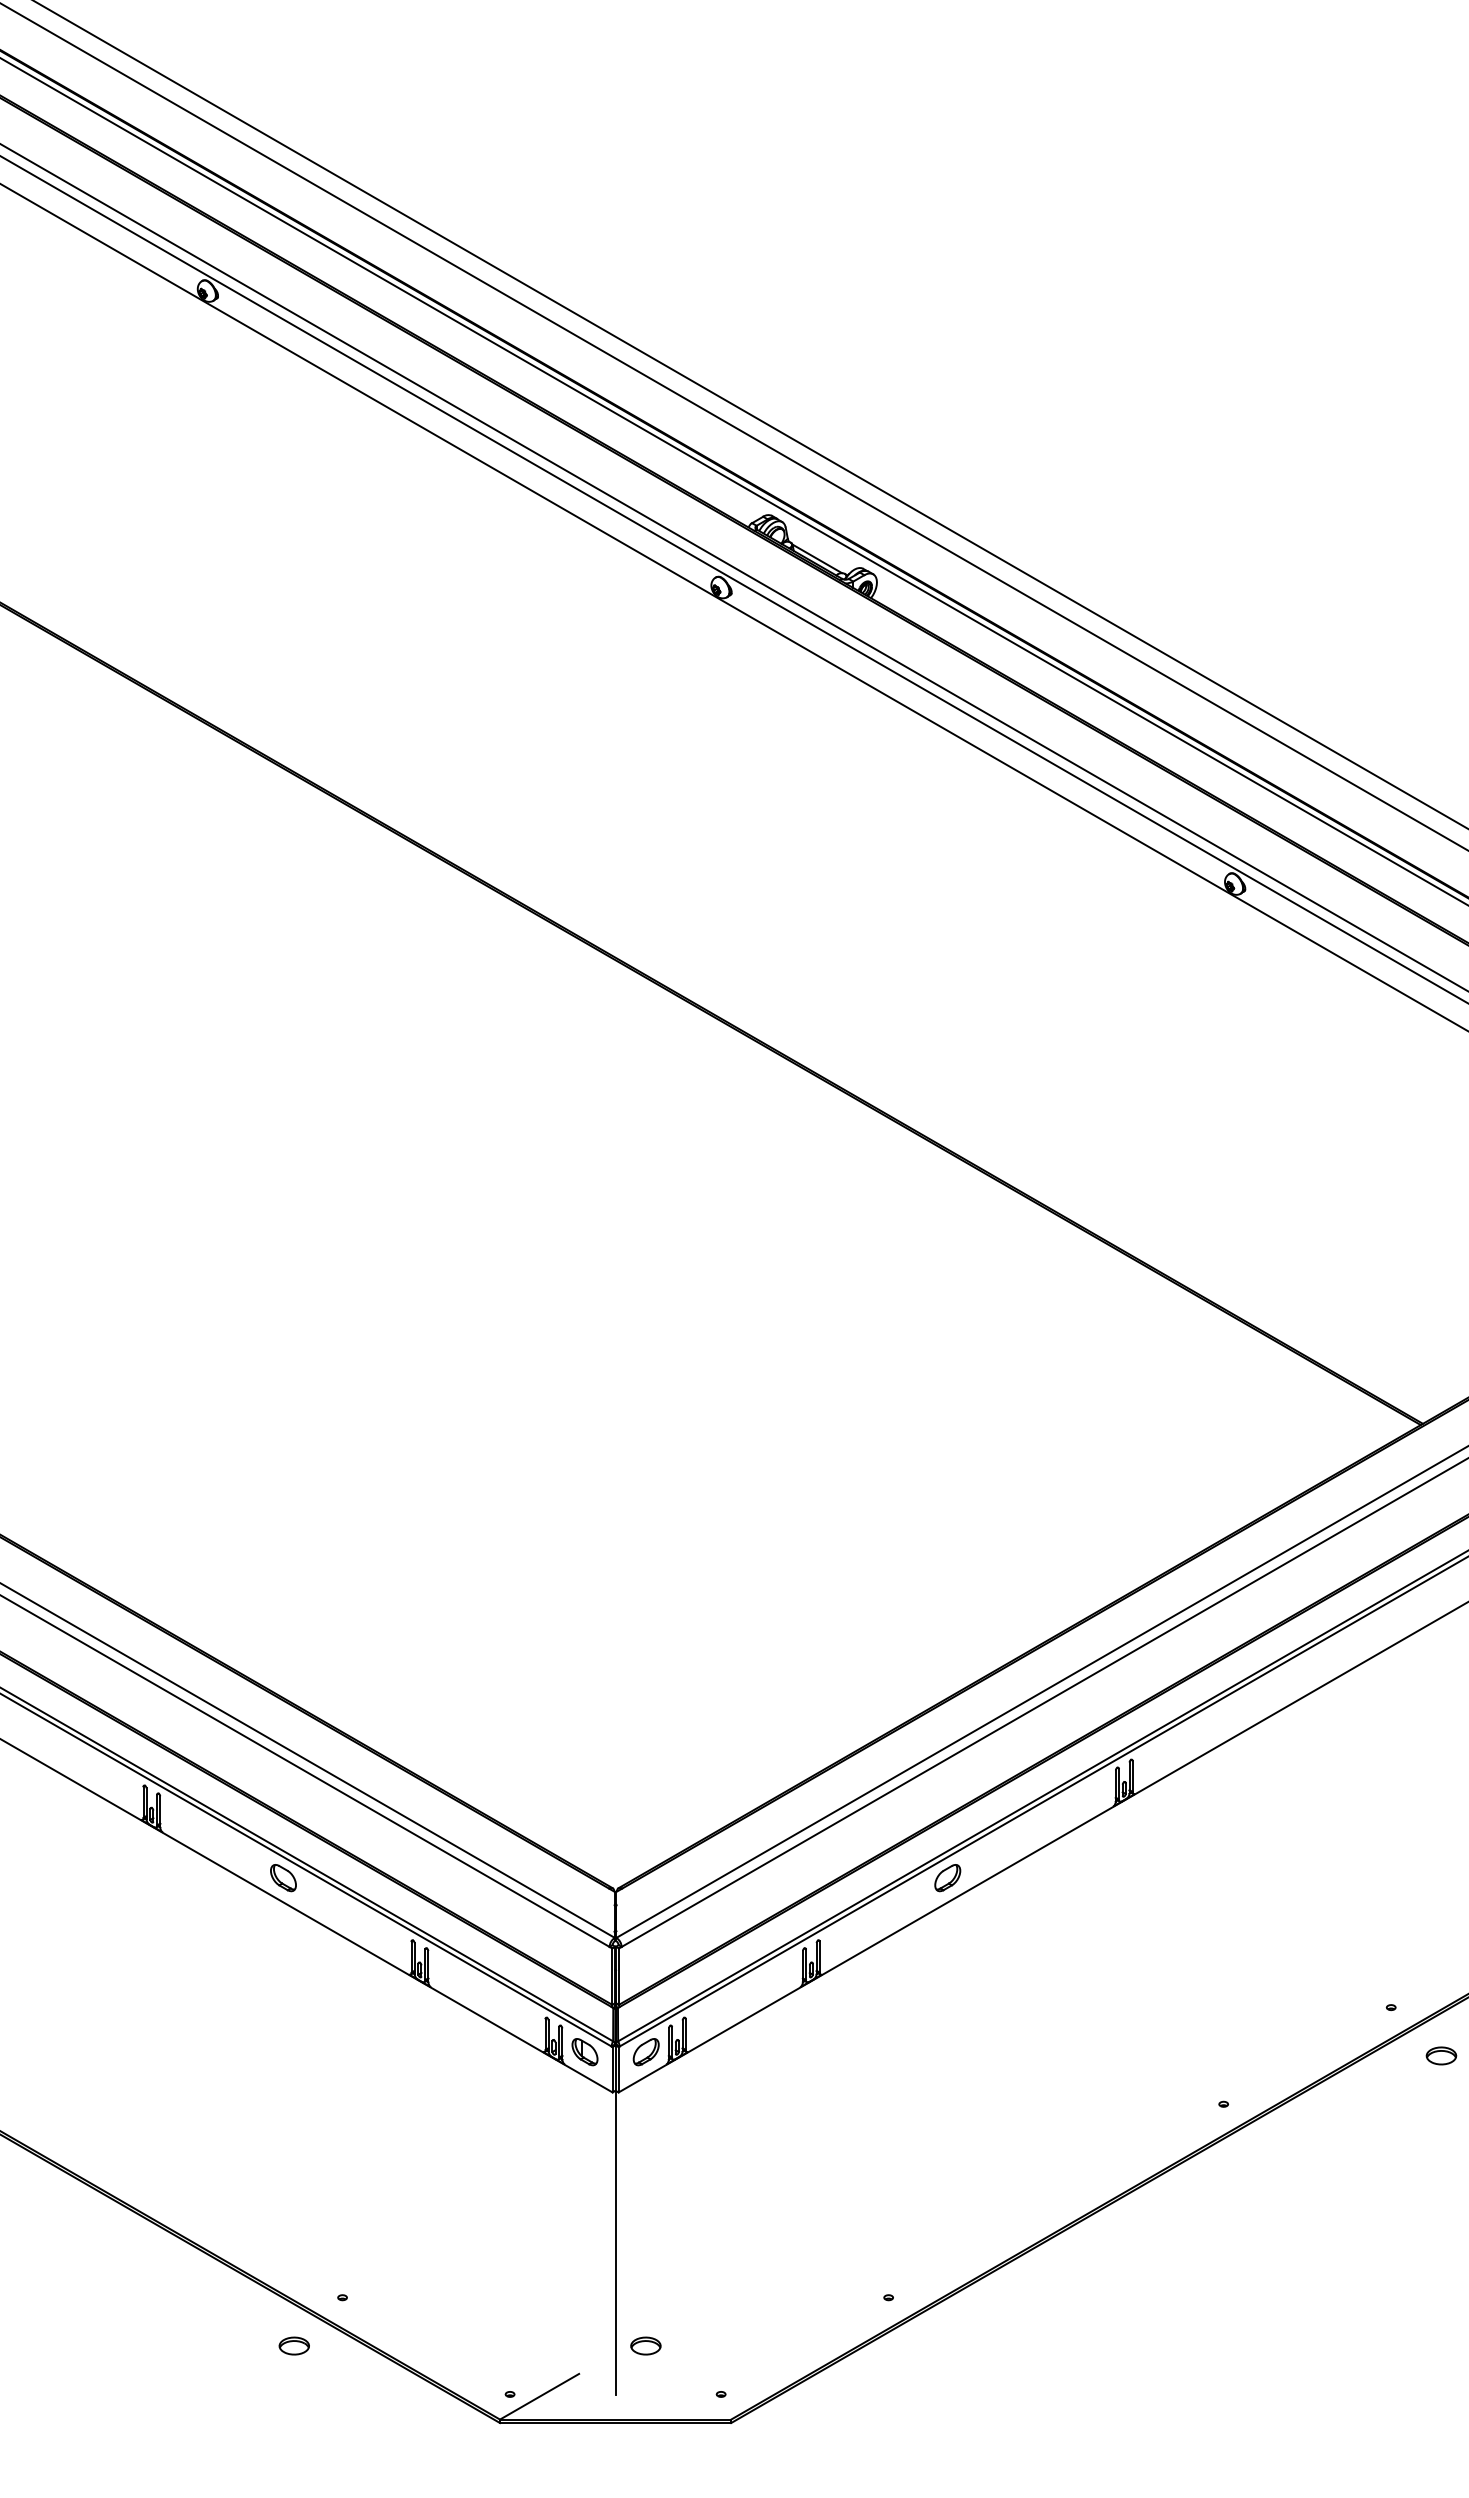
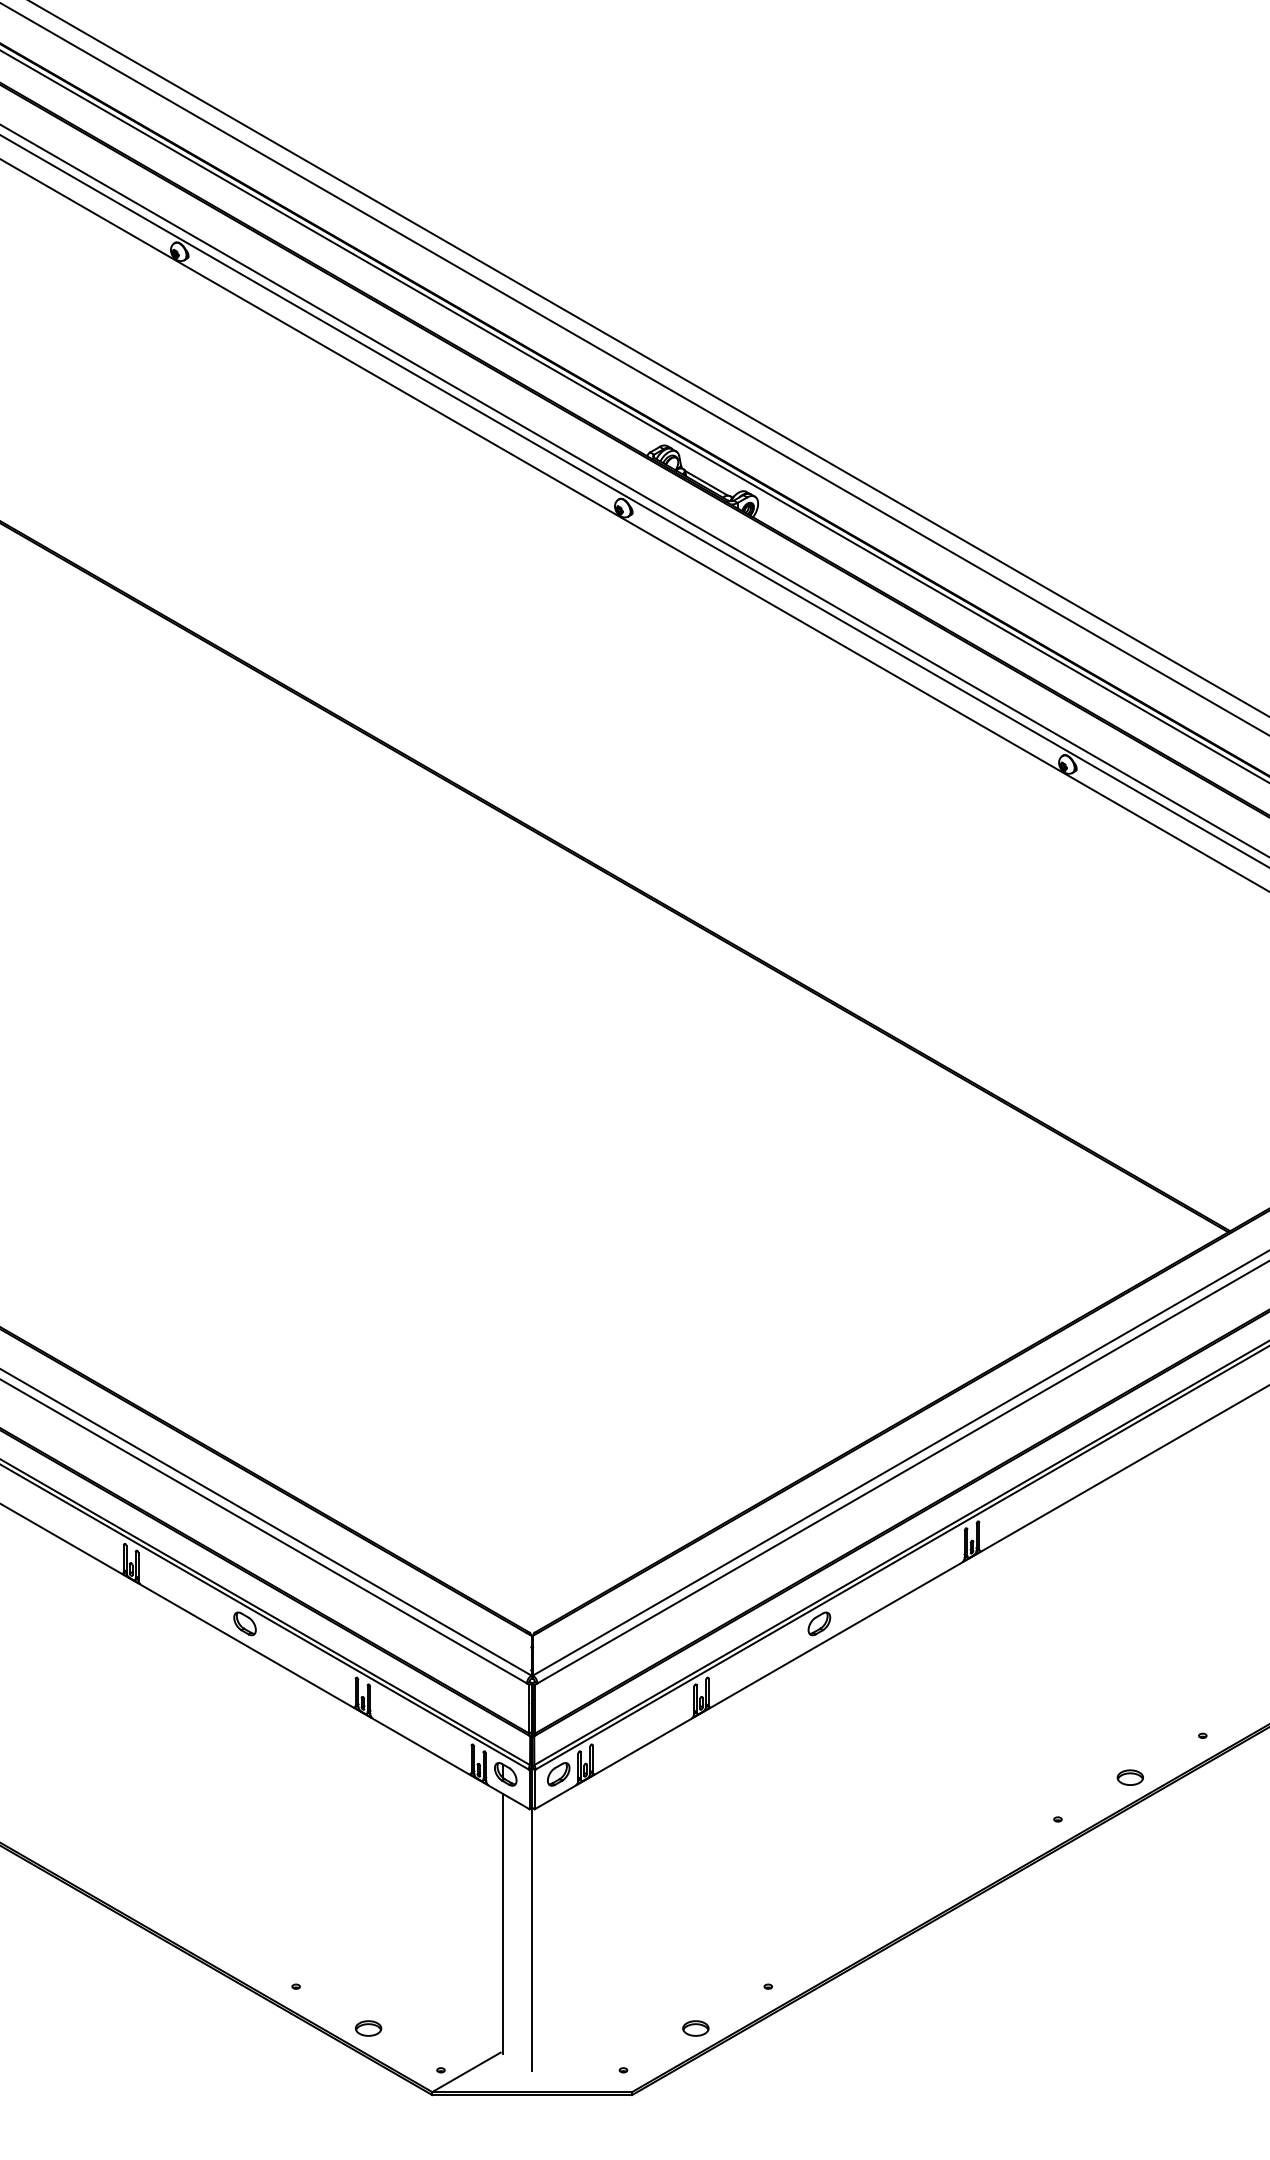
part: (1441, 2055) -> (1130, 1777), moved
line: (582, 2224) -> (503, 1923), added
part: (293, 2345) -> (367, 2028), moved
part: (645, 2345) -> (695, 2028), moved

